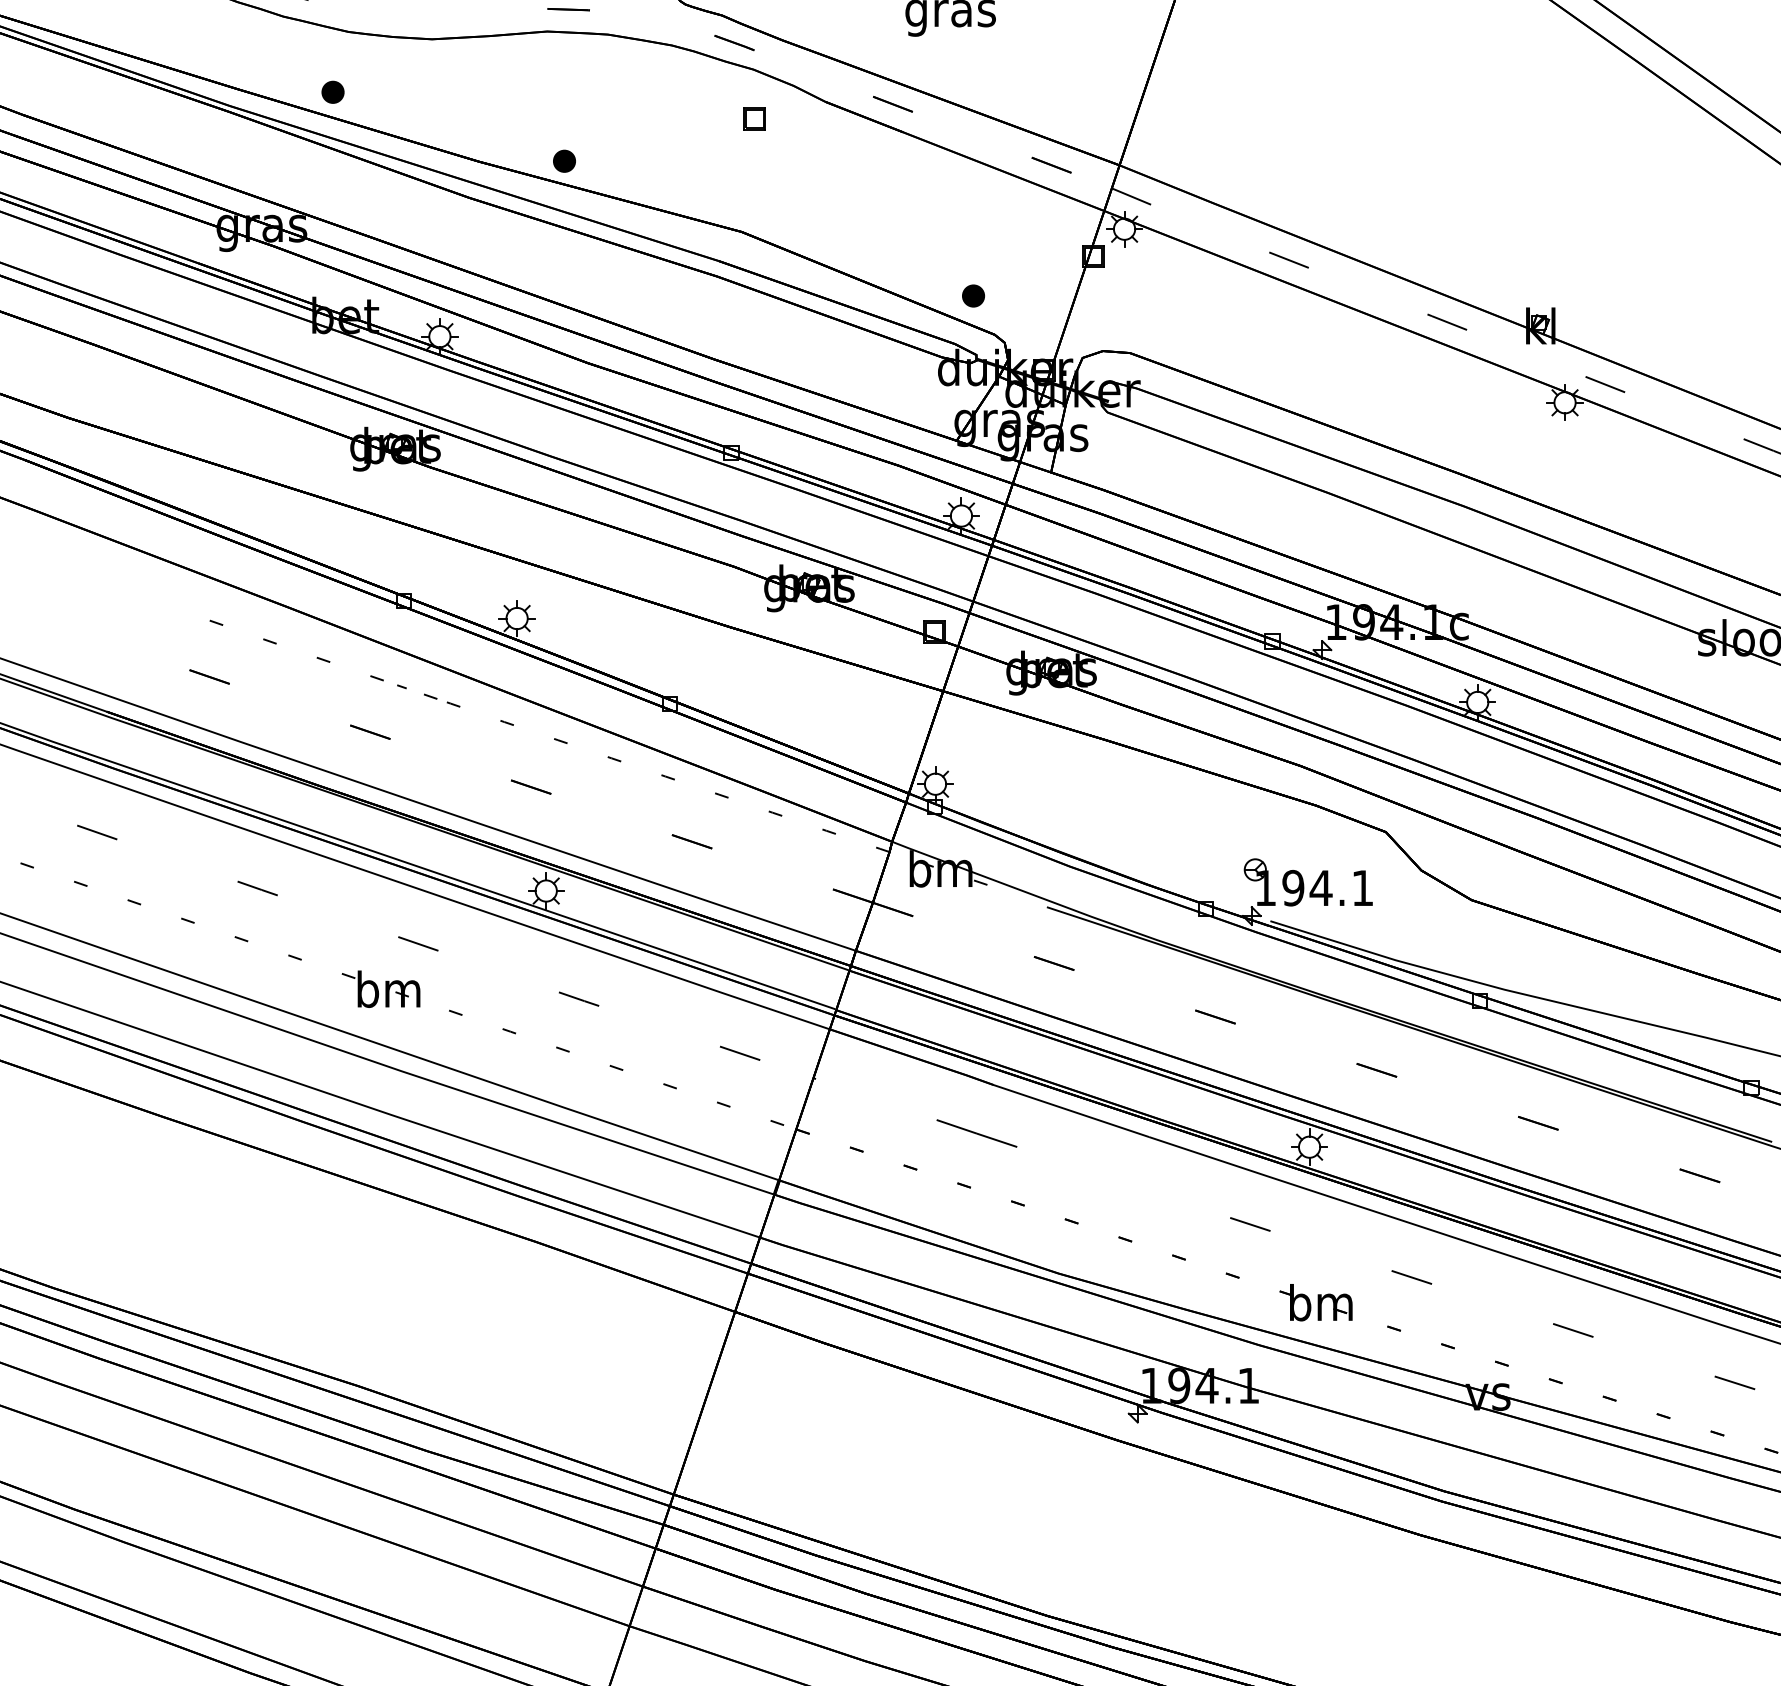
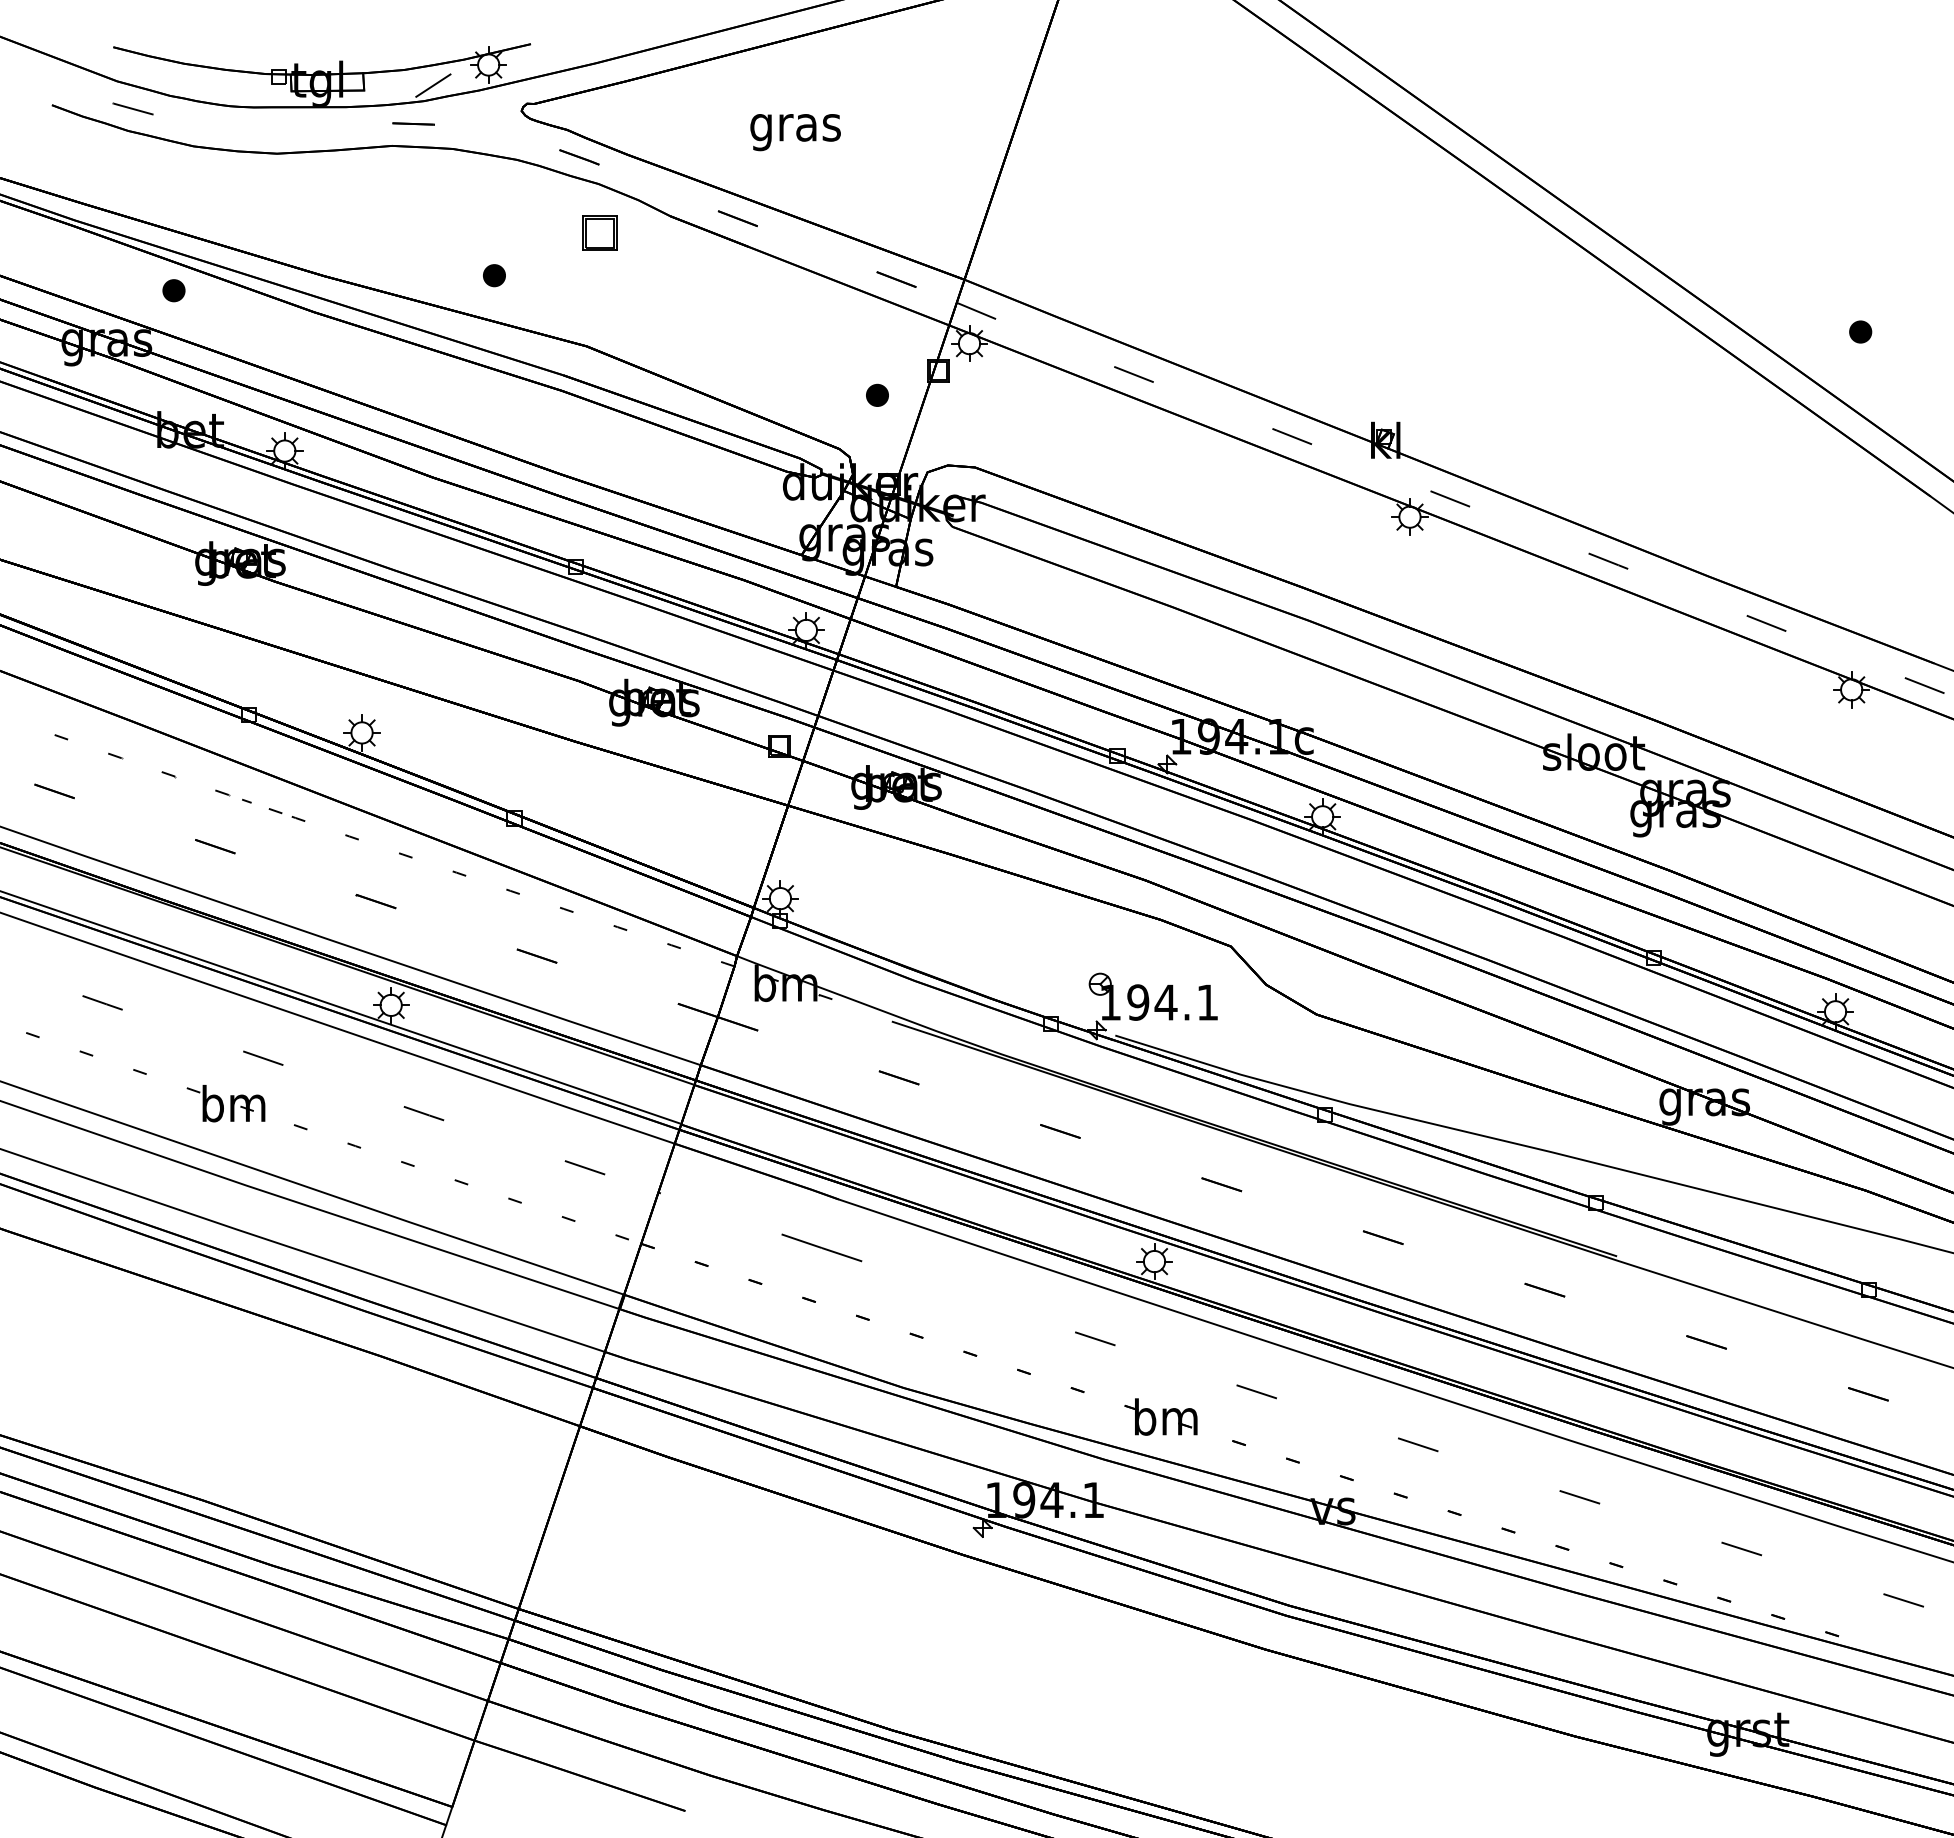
part: (332, 92) -> (173, 290), moved
part: (754, 119) -> (599, 233), size x1.6
part: (564, 161) -> (494, 275), moved
part: (973, 295) -> (877, 394), moved

